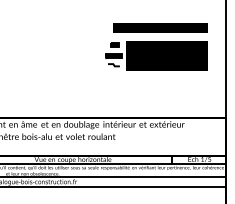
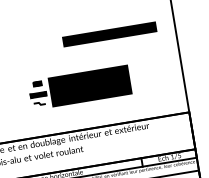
part: (156, 55) -> (80, 87), moved

